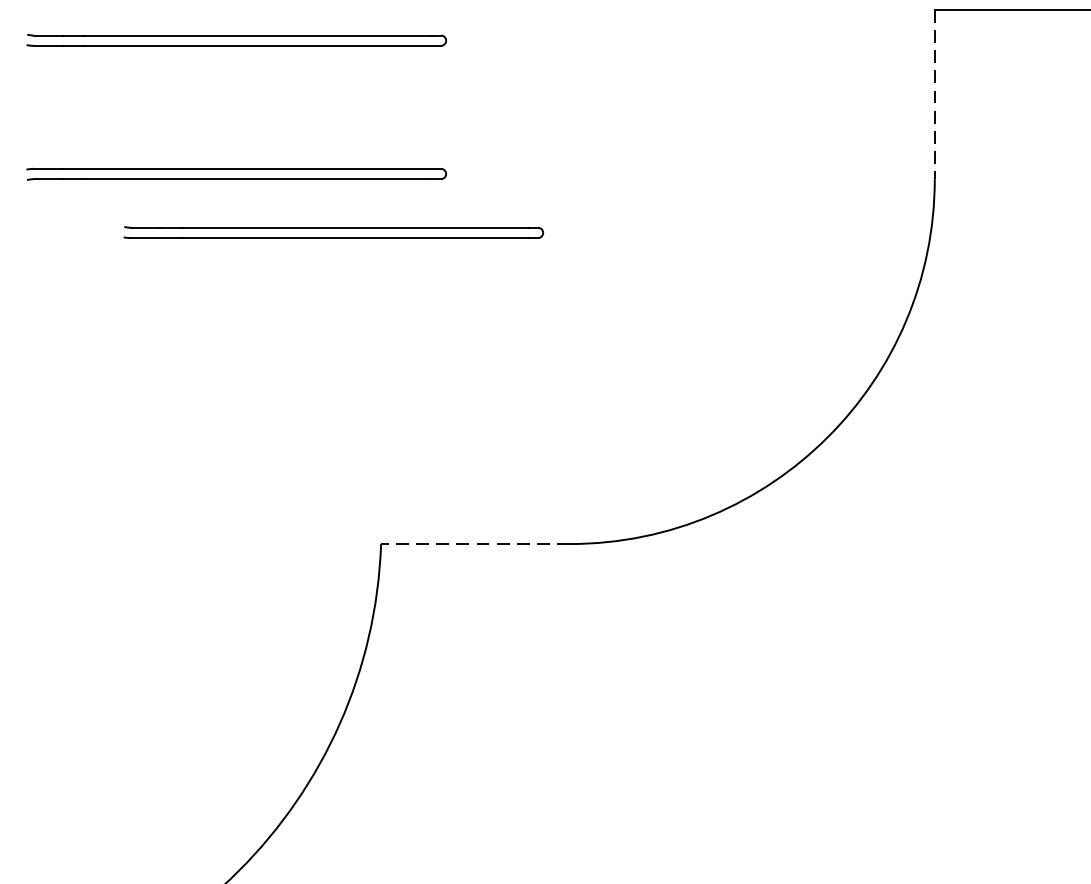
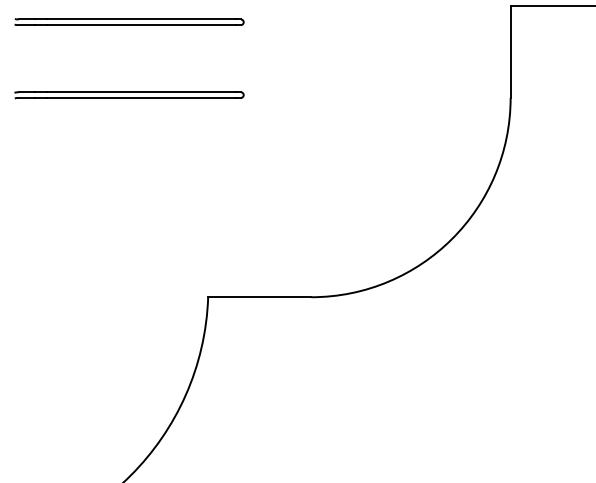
line: (934, 95) -> (510, 52), dashed -> solid
part: (334, 231) -> (182, 126), removed
line: (475, 544) -> (259, 297), dashed -> solid

